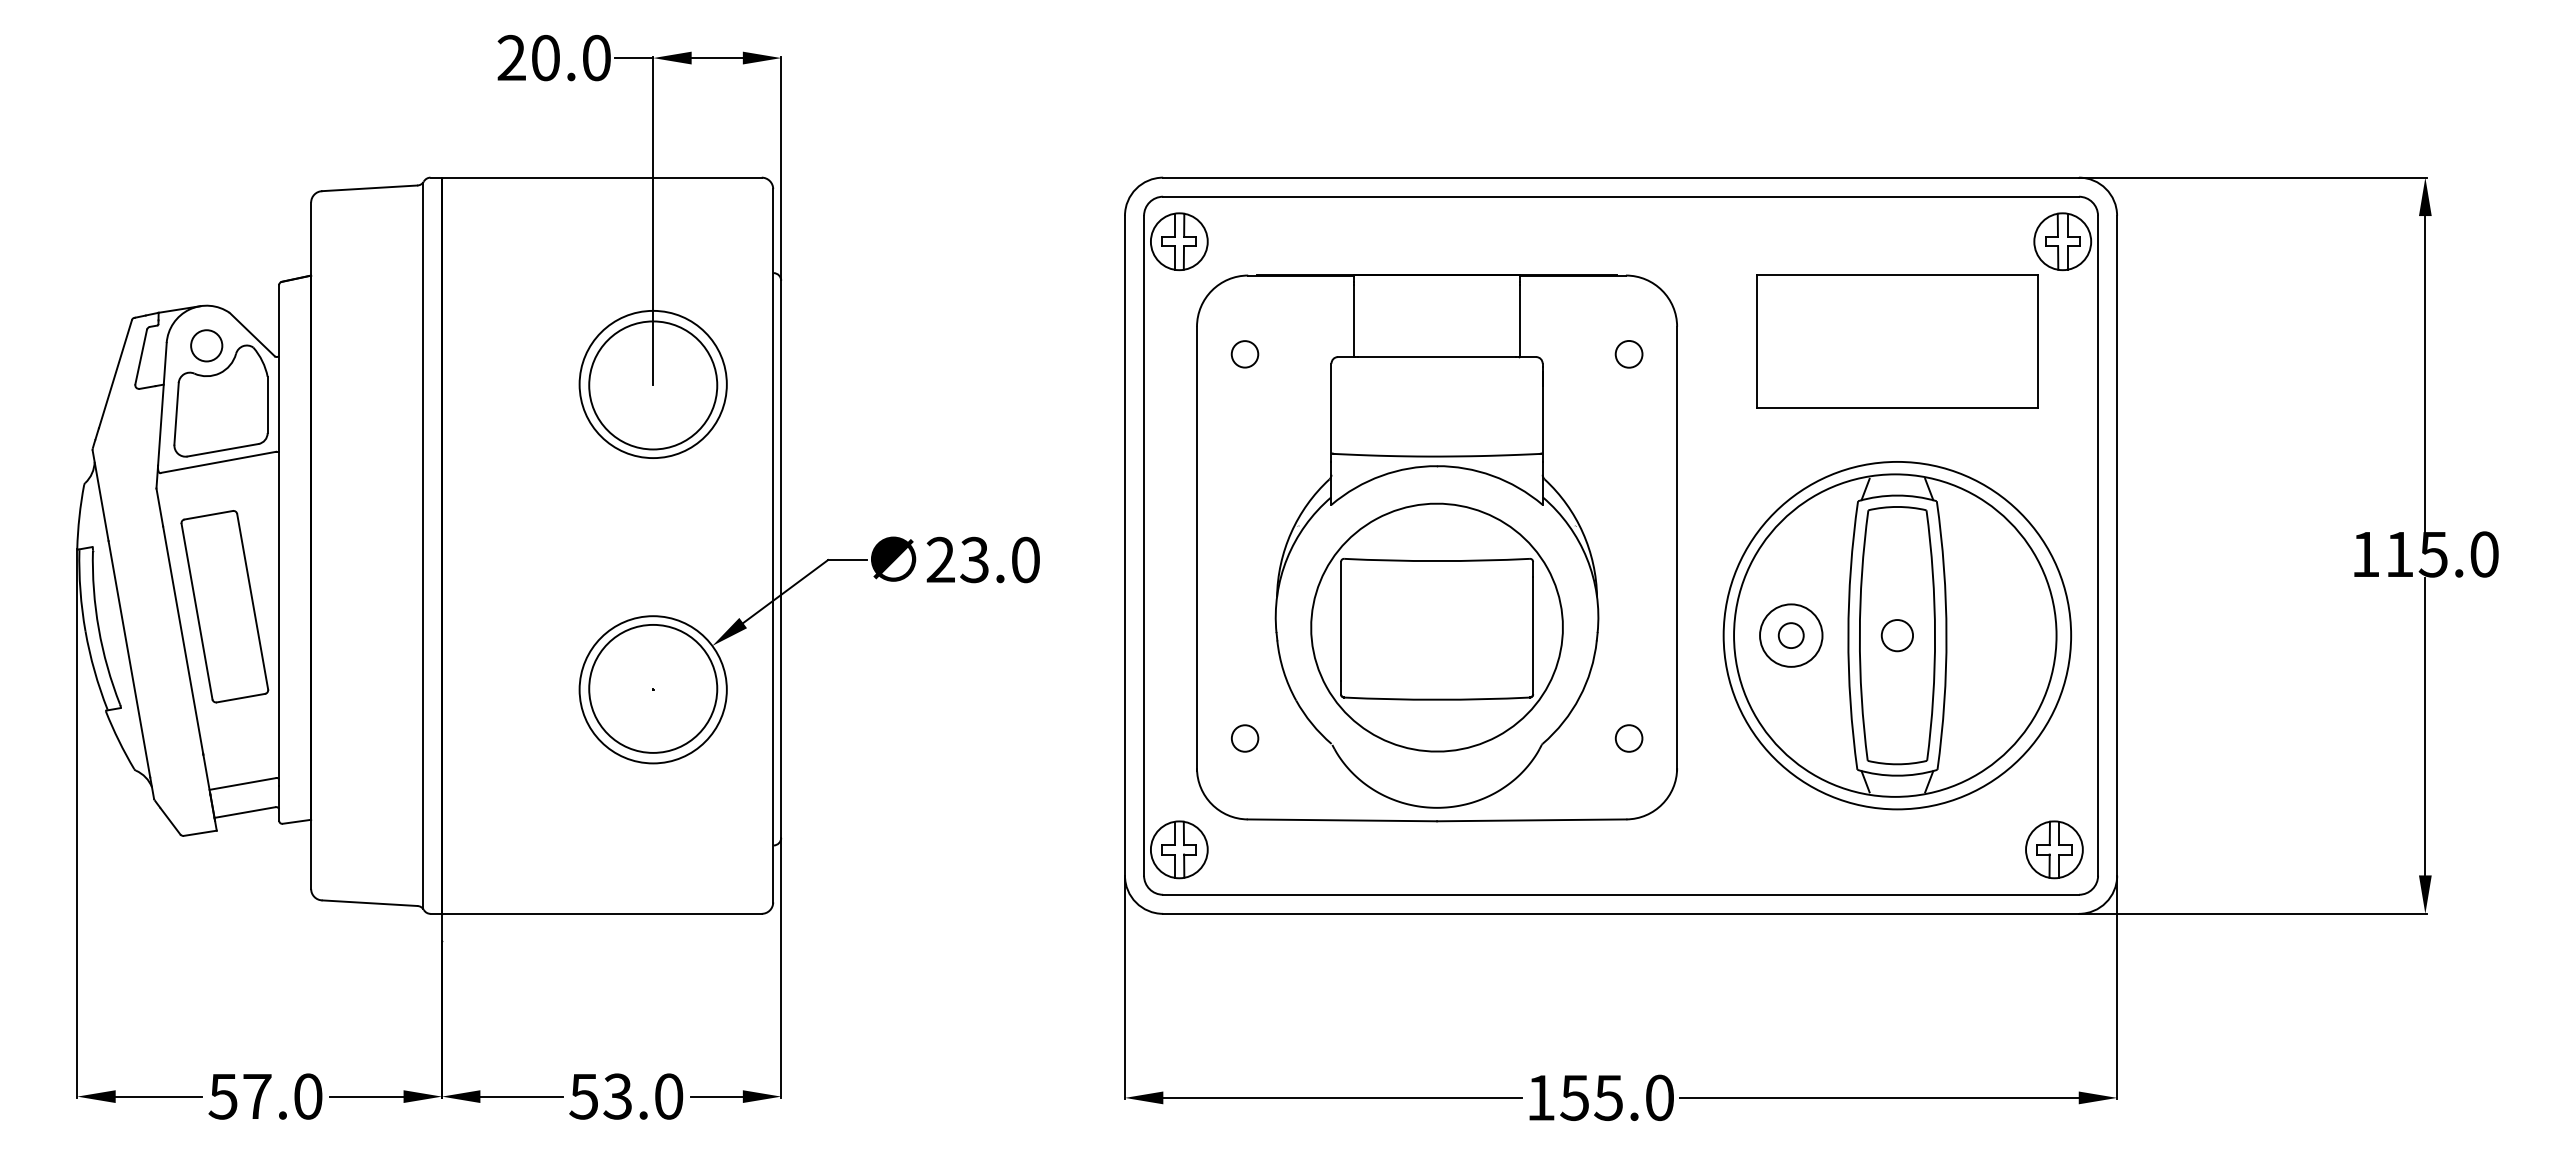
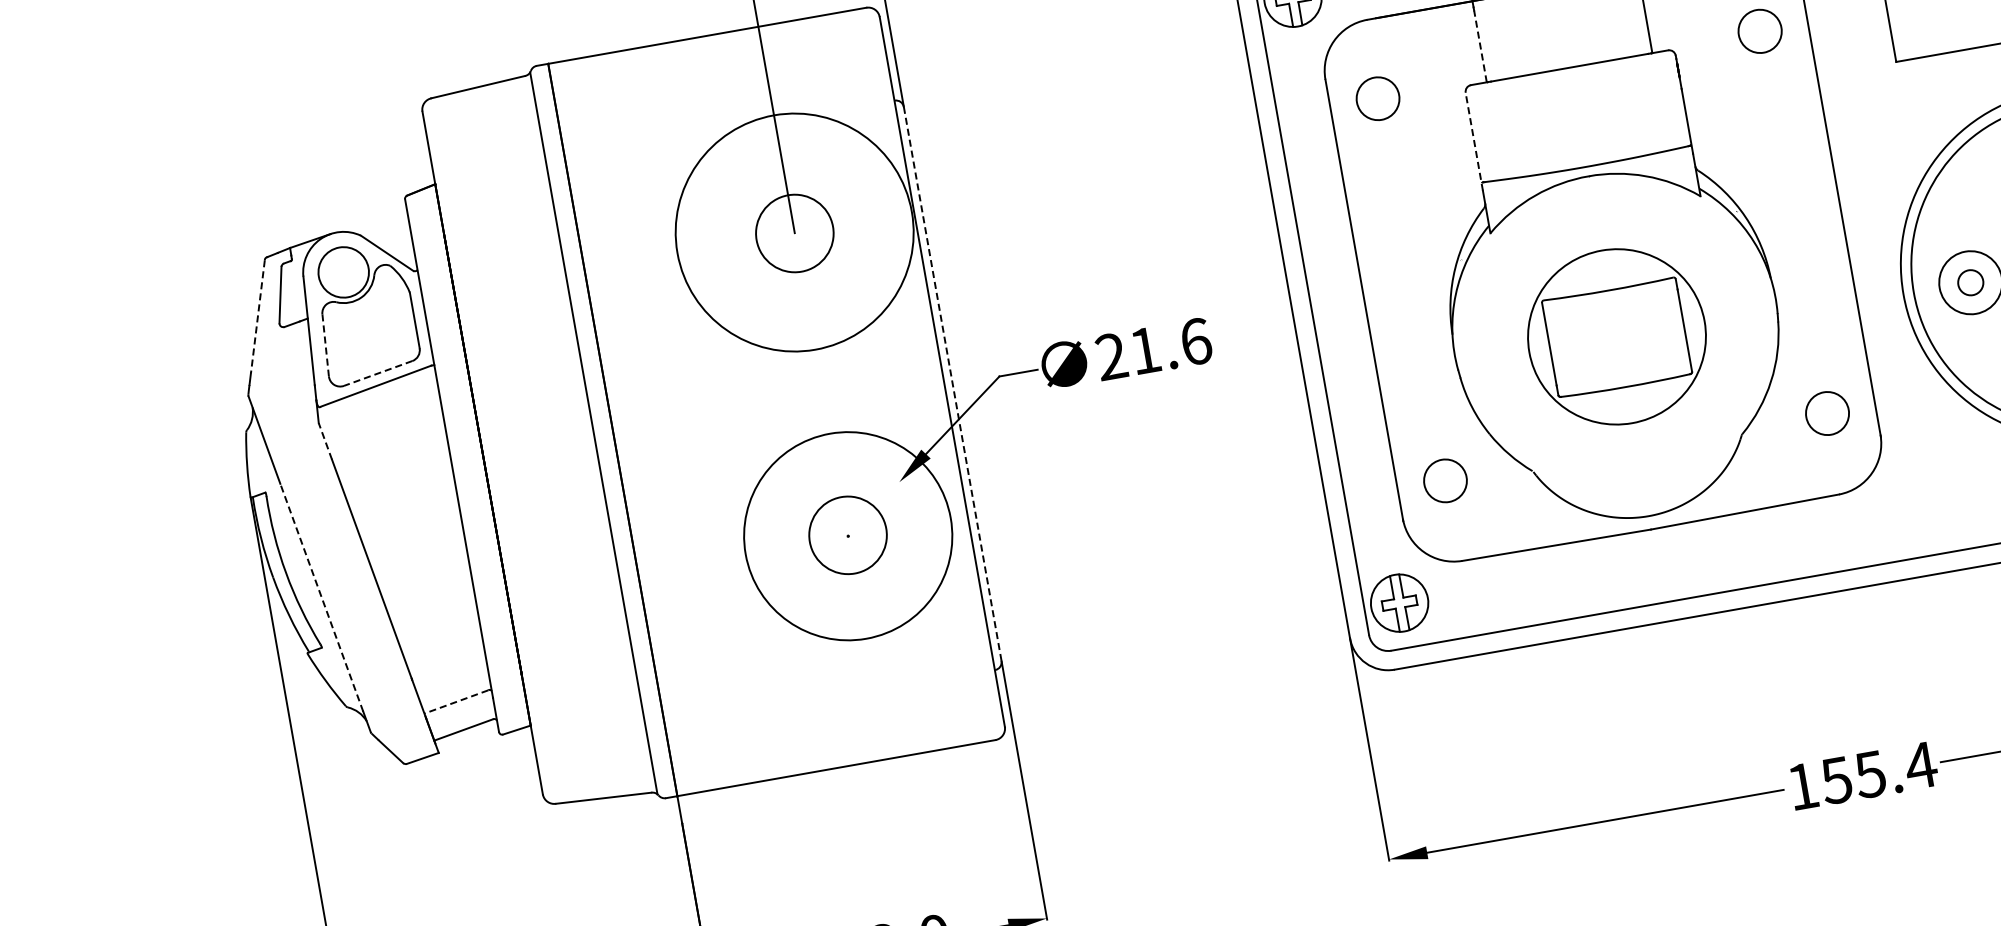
line: (1353, 320) -> (1480, 46), solid -> dashed
circle: (206, 345) -> (343, 272), size x1.6
circle: (1628, 353) -> (1759, 30), size x1.6
circle: (1244, 354) -> (1377, 99), size x1.6
line: (115, 374) -> (258, 316), solid -> dashed
circle: (652, 384) -> (793, 232), size x1.6
circle: (653, 385) -> (795, 233), size x0.6
line: (1331, 412) -> (1474, 141), solid -> dashed
line: (176, 413) -> (325, 345), solid -> dashed
line: (222, 450) -> (377, 373), solid -> dashed
line: (159, 506) -> (324, 440), solid -> dashed
line: (781, 559) -> (952, 384), solid -> dashed
text: (1000, 559) -> (1170, 345), 23.0 -> 21.6
part: (224, 606) -> (407, 528), removed
part: (1436, 627) -> (1616, 336), size x0.7
line: (129, 659) -> (321, 597), solid -> dashed
circle: (653, 688) -> (848, 534), size x0.6
circle: (652, 689) -> (847, 536), size x1.4
circle: (1244, 738) -> (1444, 480), size x1.6
circle: (1628, 738) -> (1826, 413), size x1.6
line: (242, 784) -> (456, 702), solid -> dashed
text: (1659, 1097) -> (1920, 765), 155.0 -> 155.4

